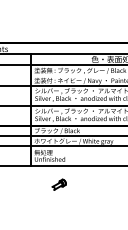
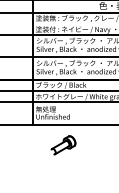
part: (58, 184) -> (62, 144), size x1.6

